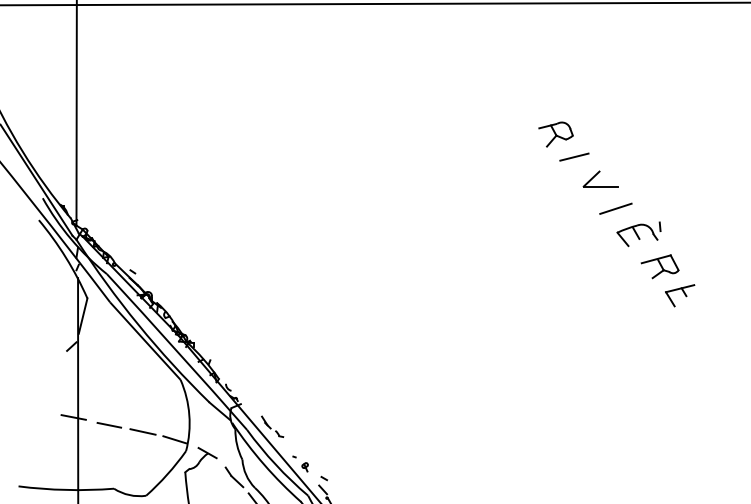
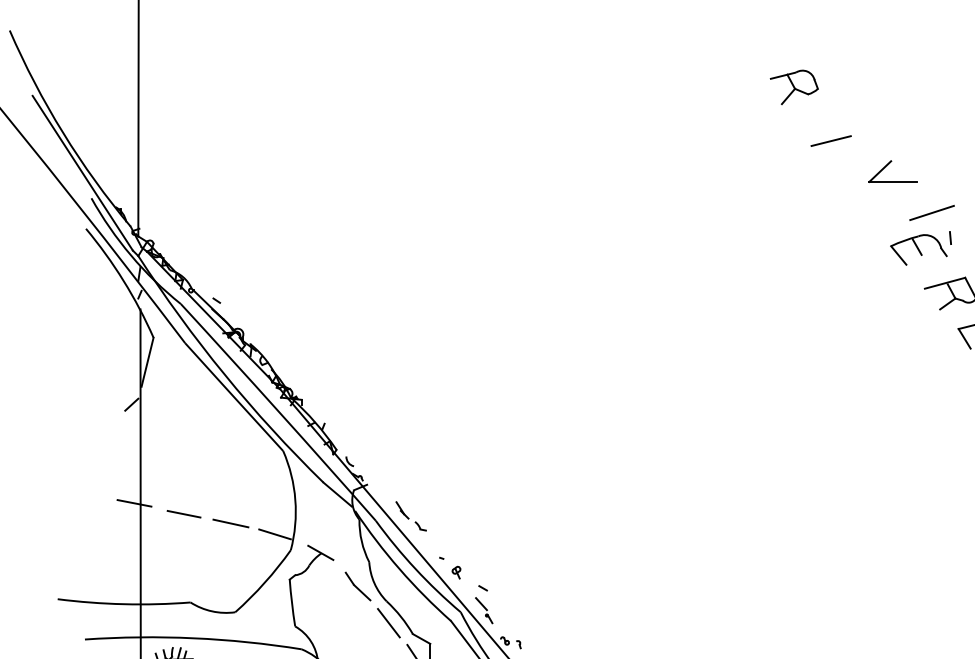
part: (555, 134) -> (793, 87), moved
part: (600, 178) -> (892, 170), moved
line: (615, 208) -> (931, 212), moved

